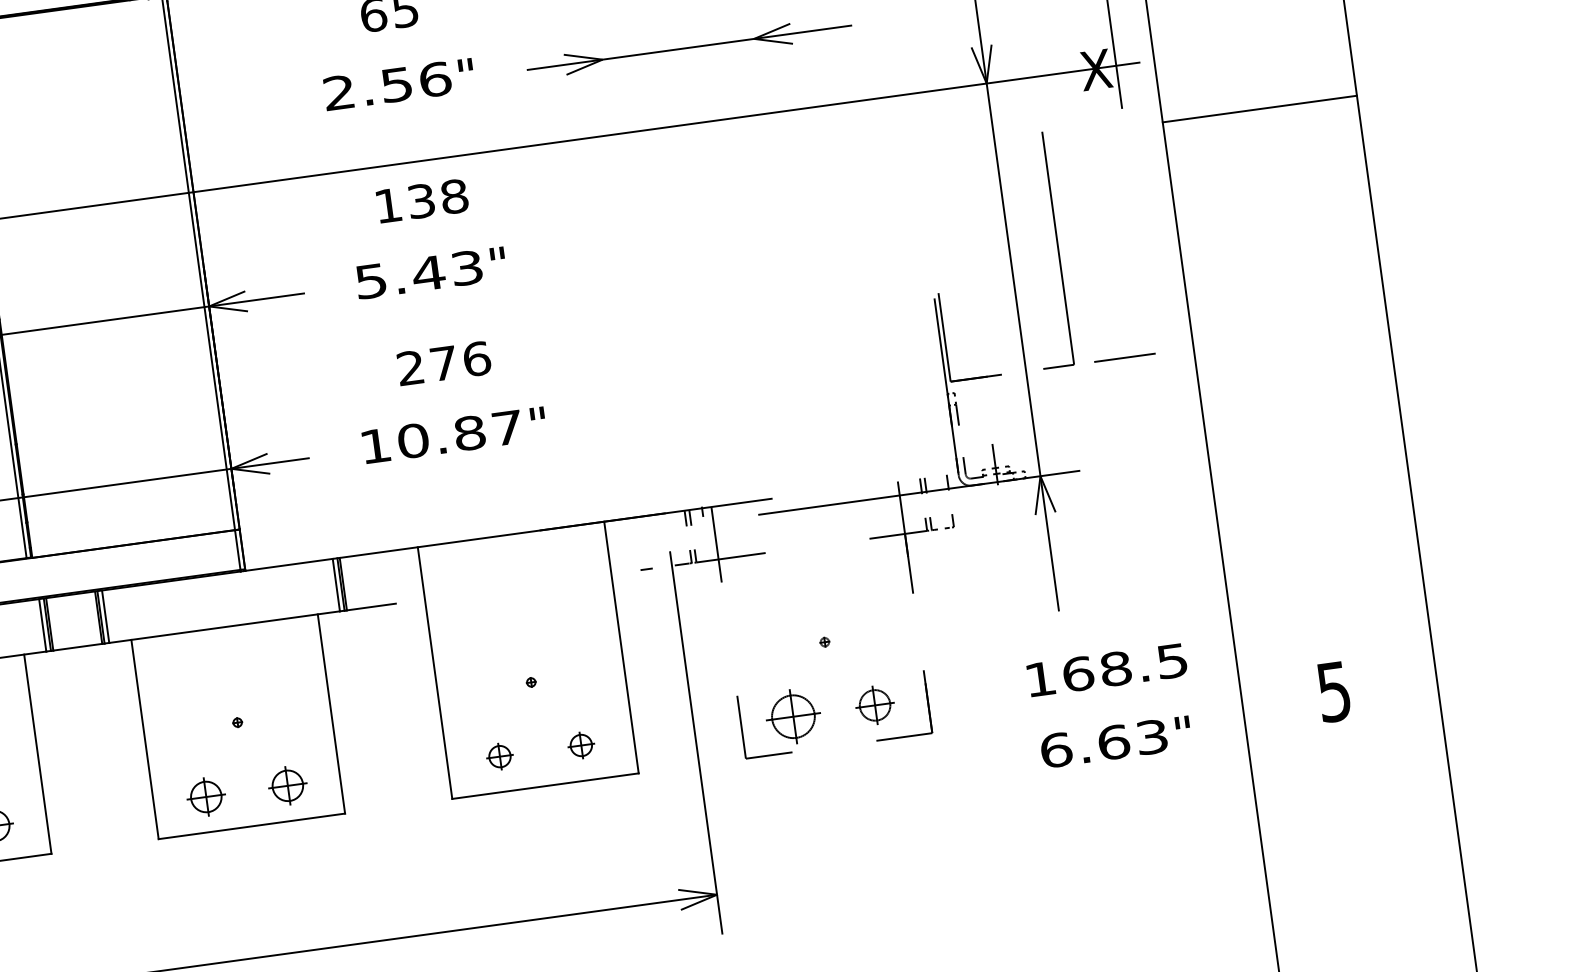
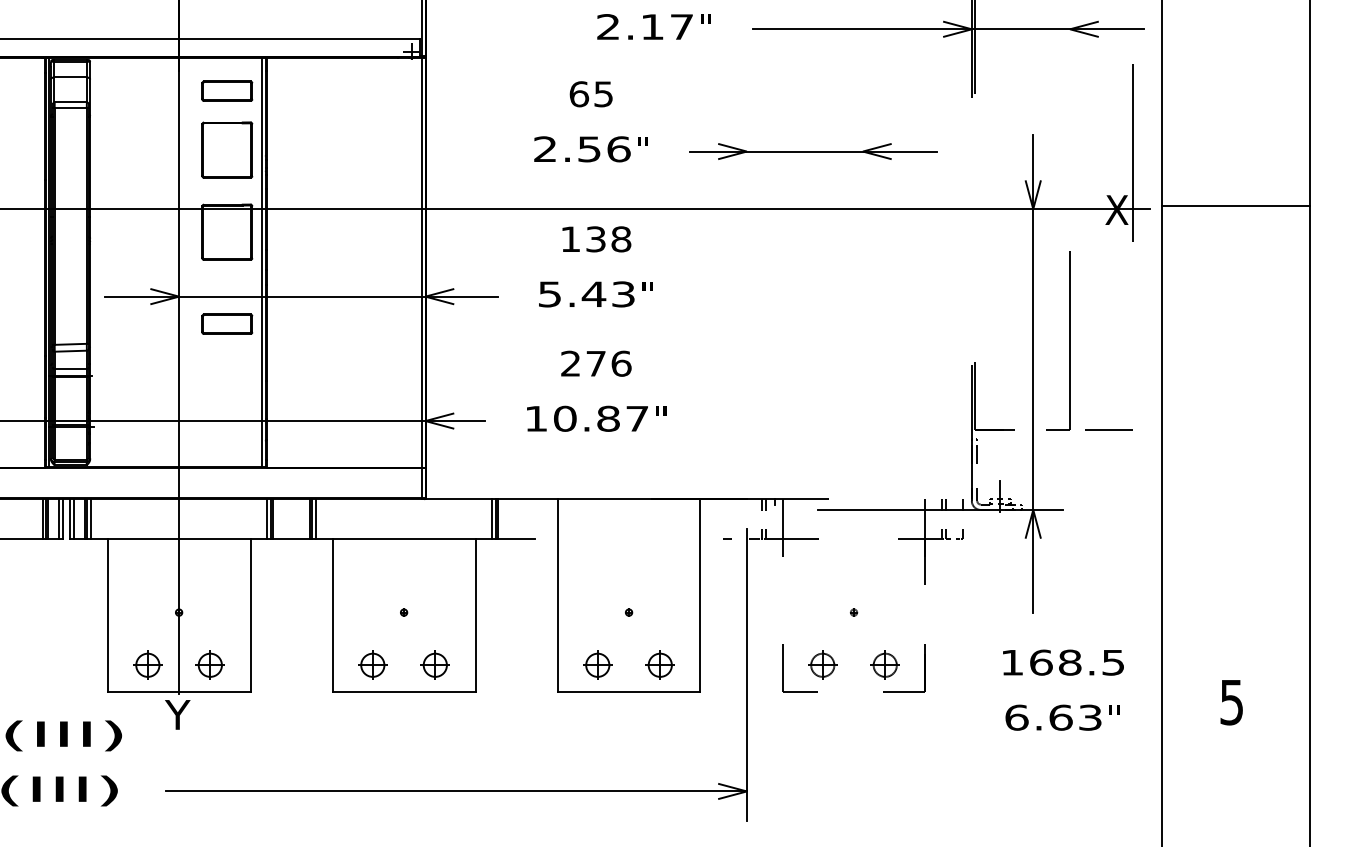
line: (1259, 109) -> (1235, 206), moved
part: (793, 715) -> (822, 664), size x0.71
part: (580, 744) -> (659, 664), size x1.43
part: (499, 755) -> (597, 664), size x1.43

